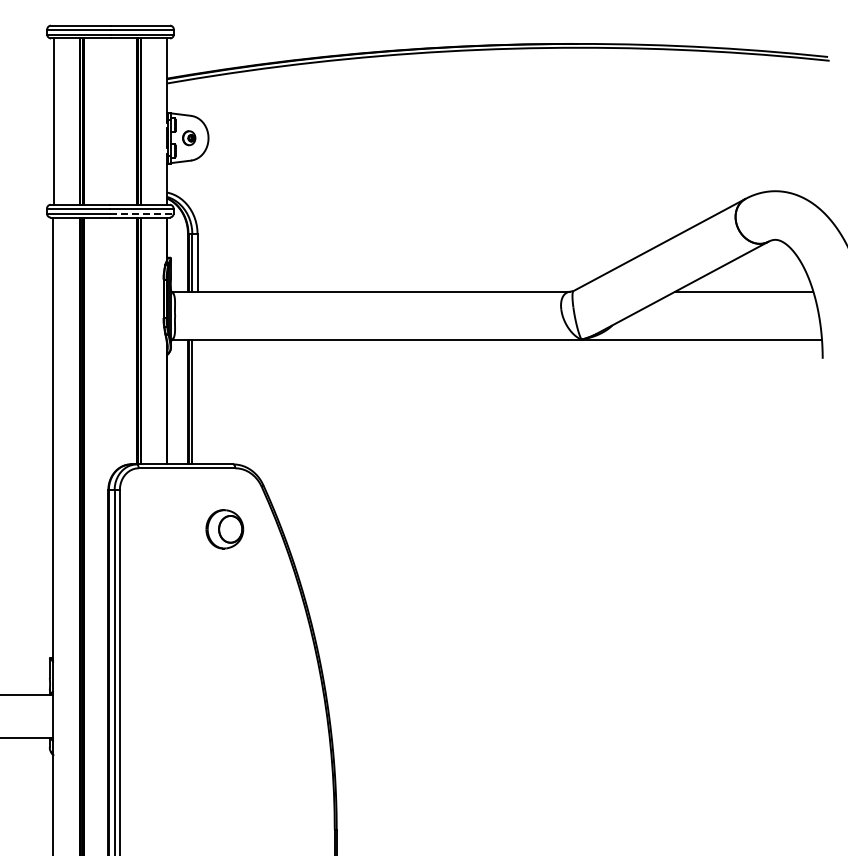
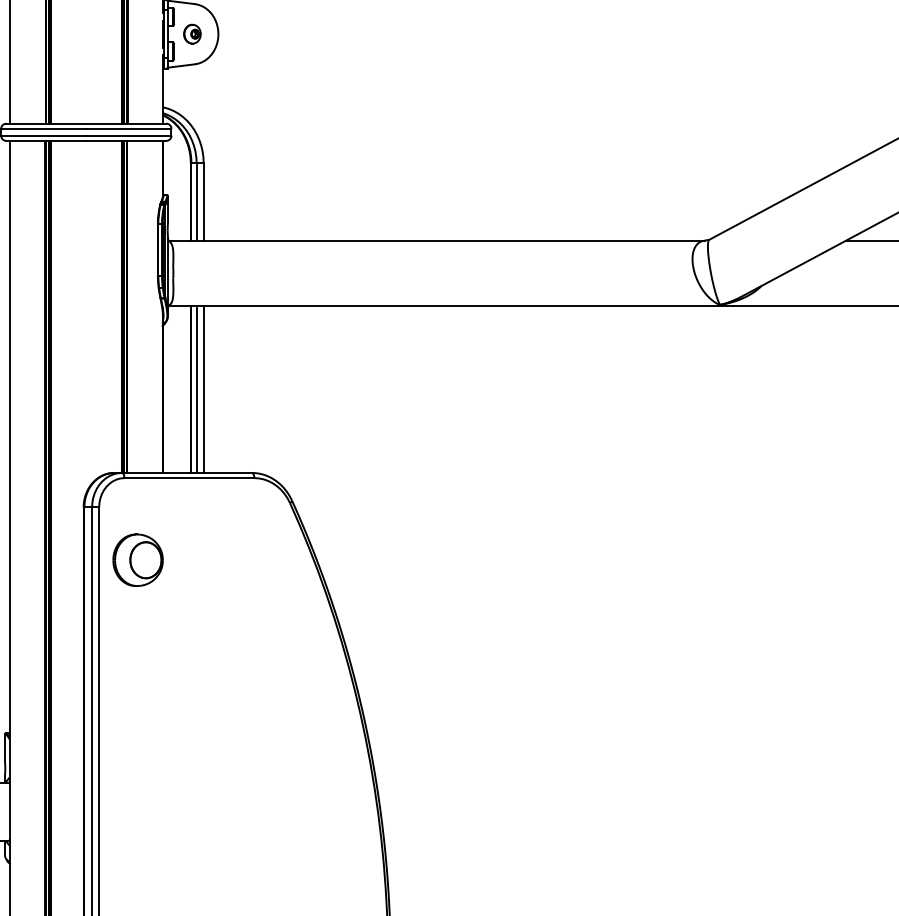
line: (141, 213) -> (128, 135), dashed -> solid
line: (197, 402) -> (203, 389), added
part: (224, 529) -> (137, 560), moved

